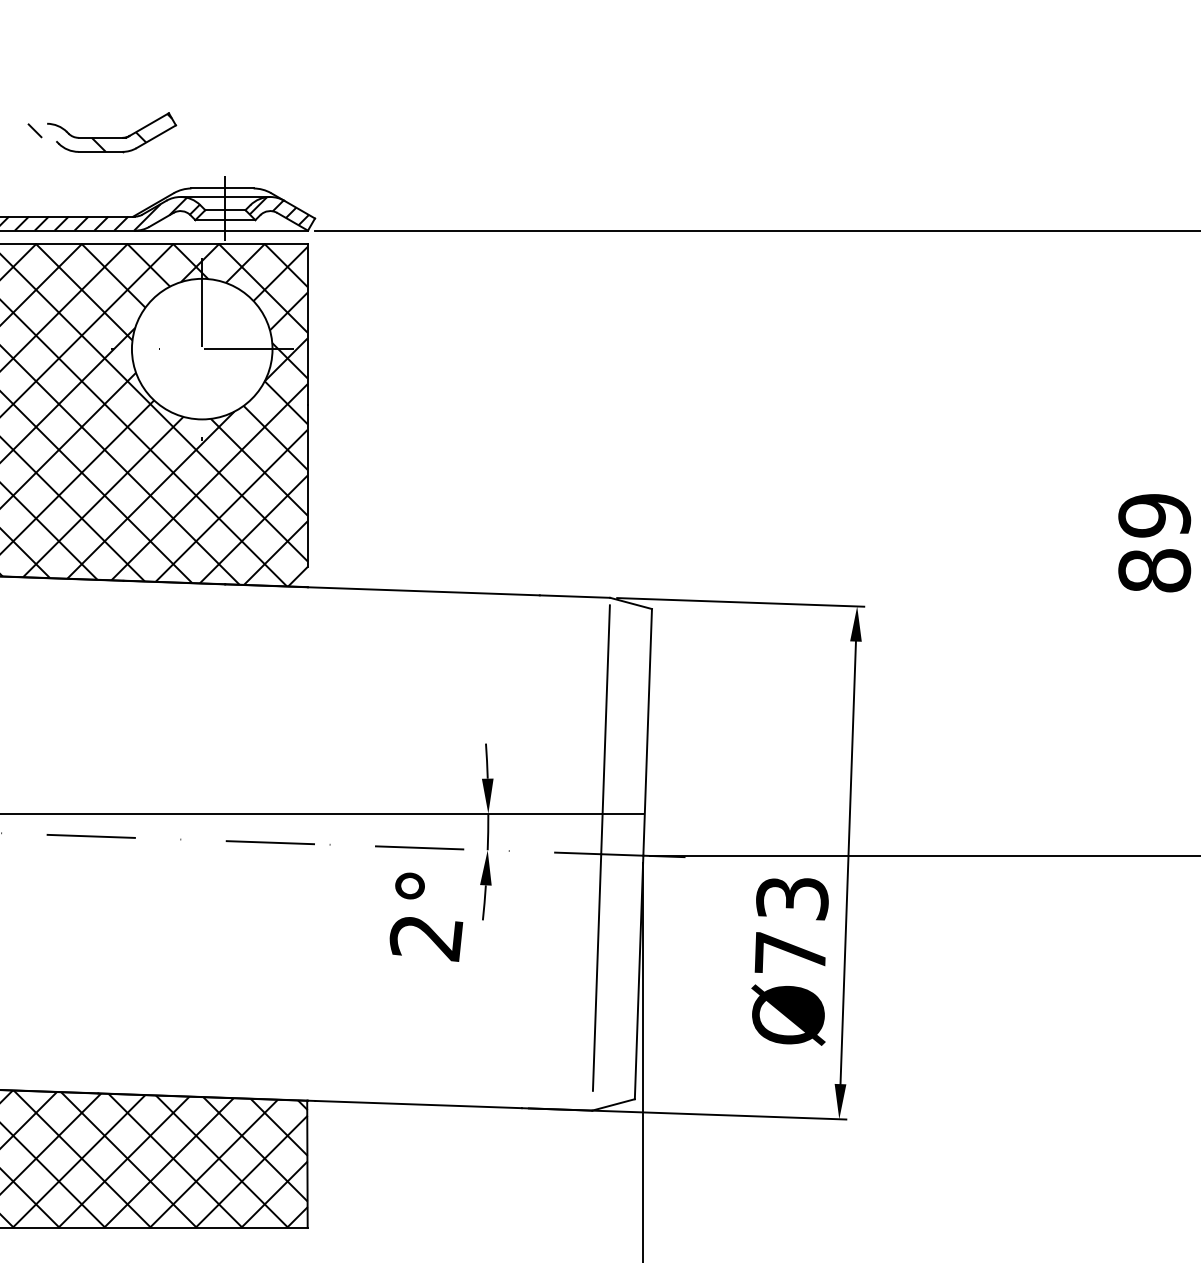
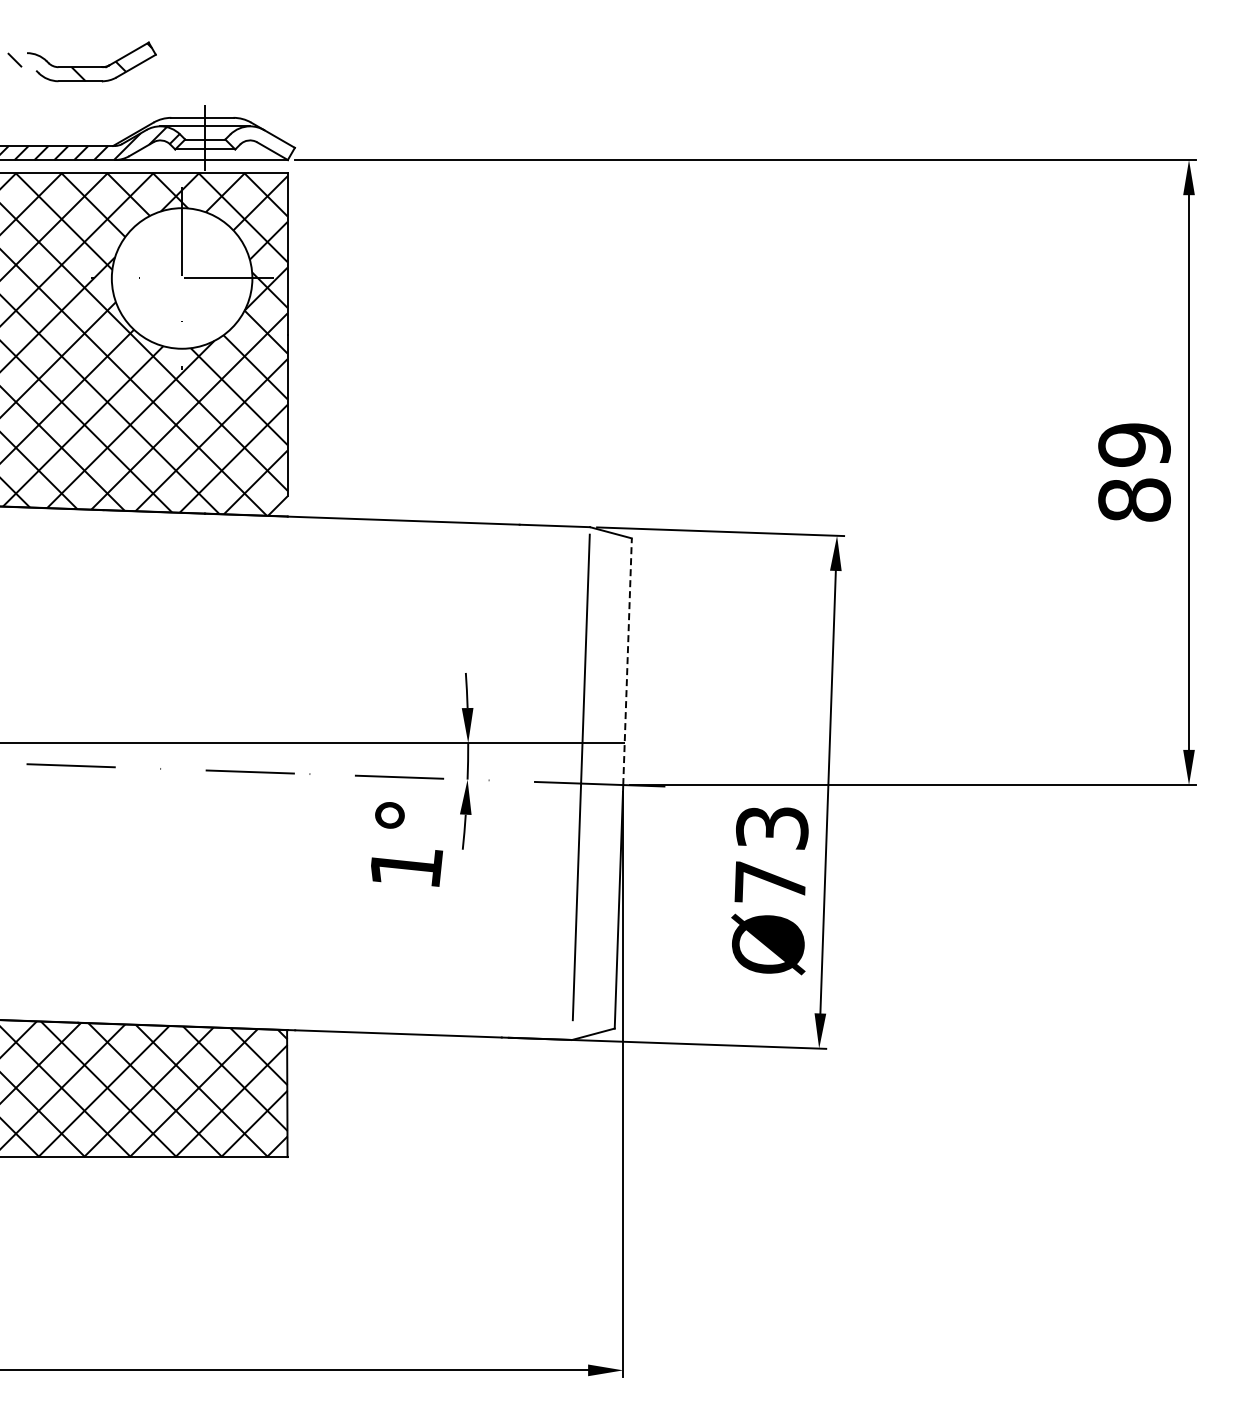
hatch: (278, 211) -> (258, 140), removed
line: (647, 732) -> (627, 661), solid -> dashed
text: (425, 939) -> (405, 868), 2° -> 1°

